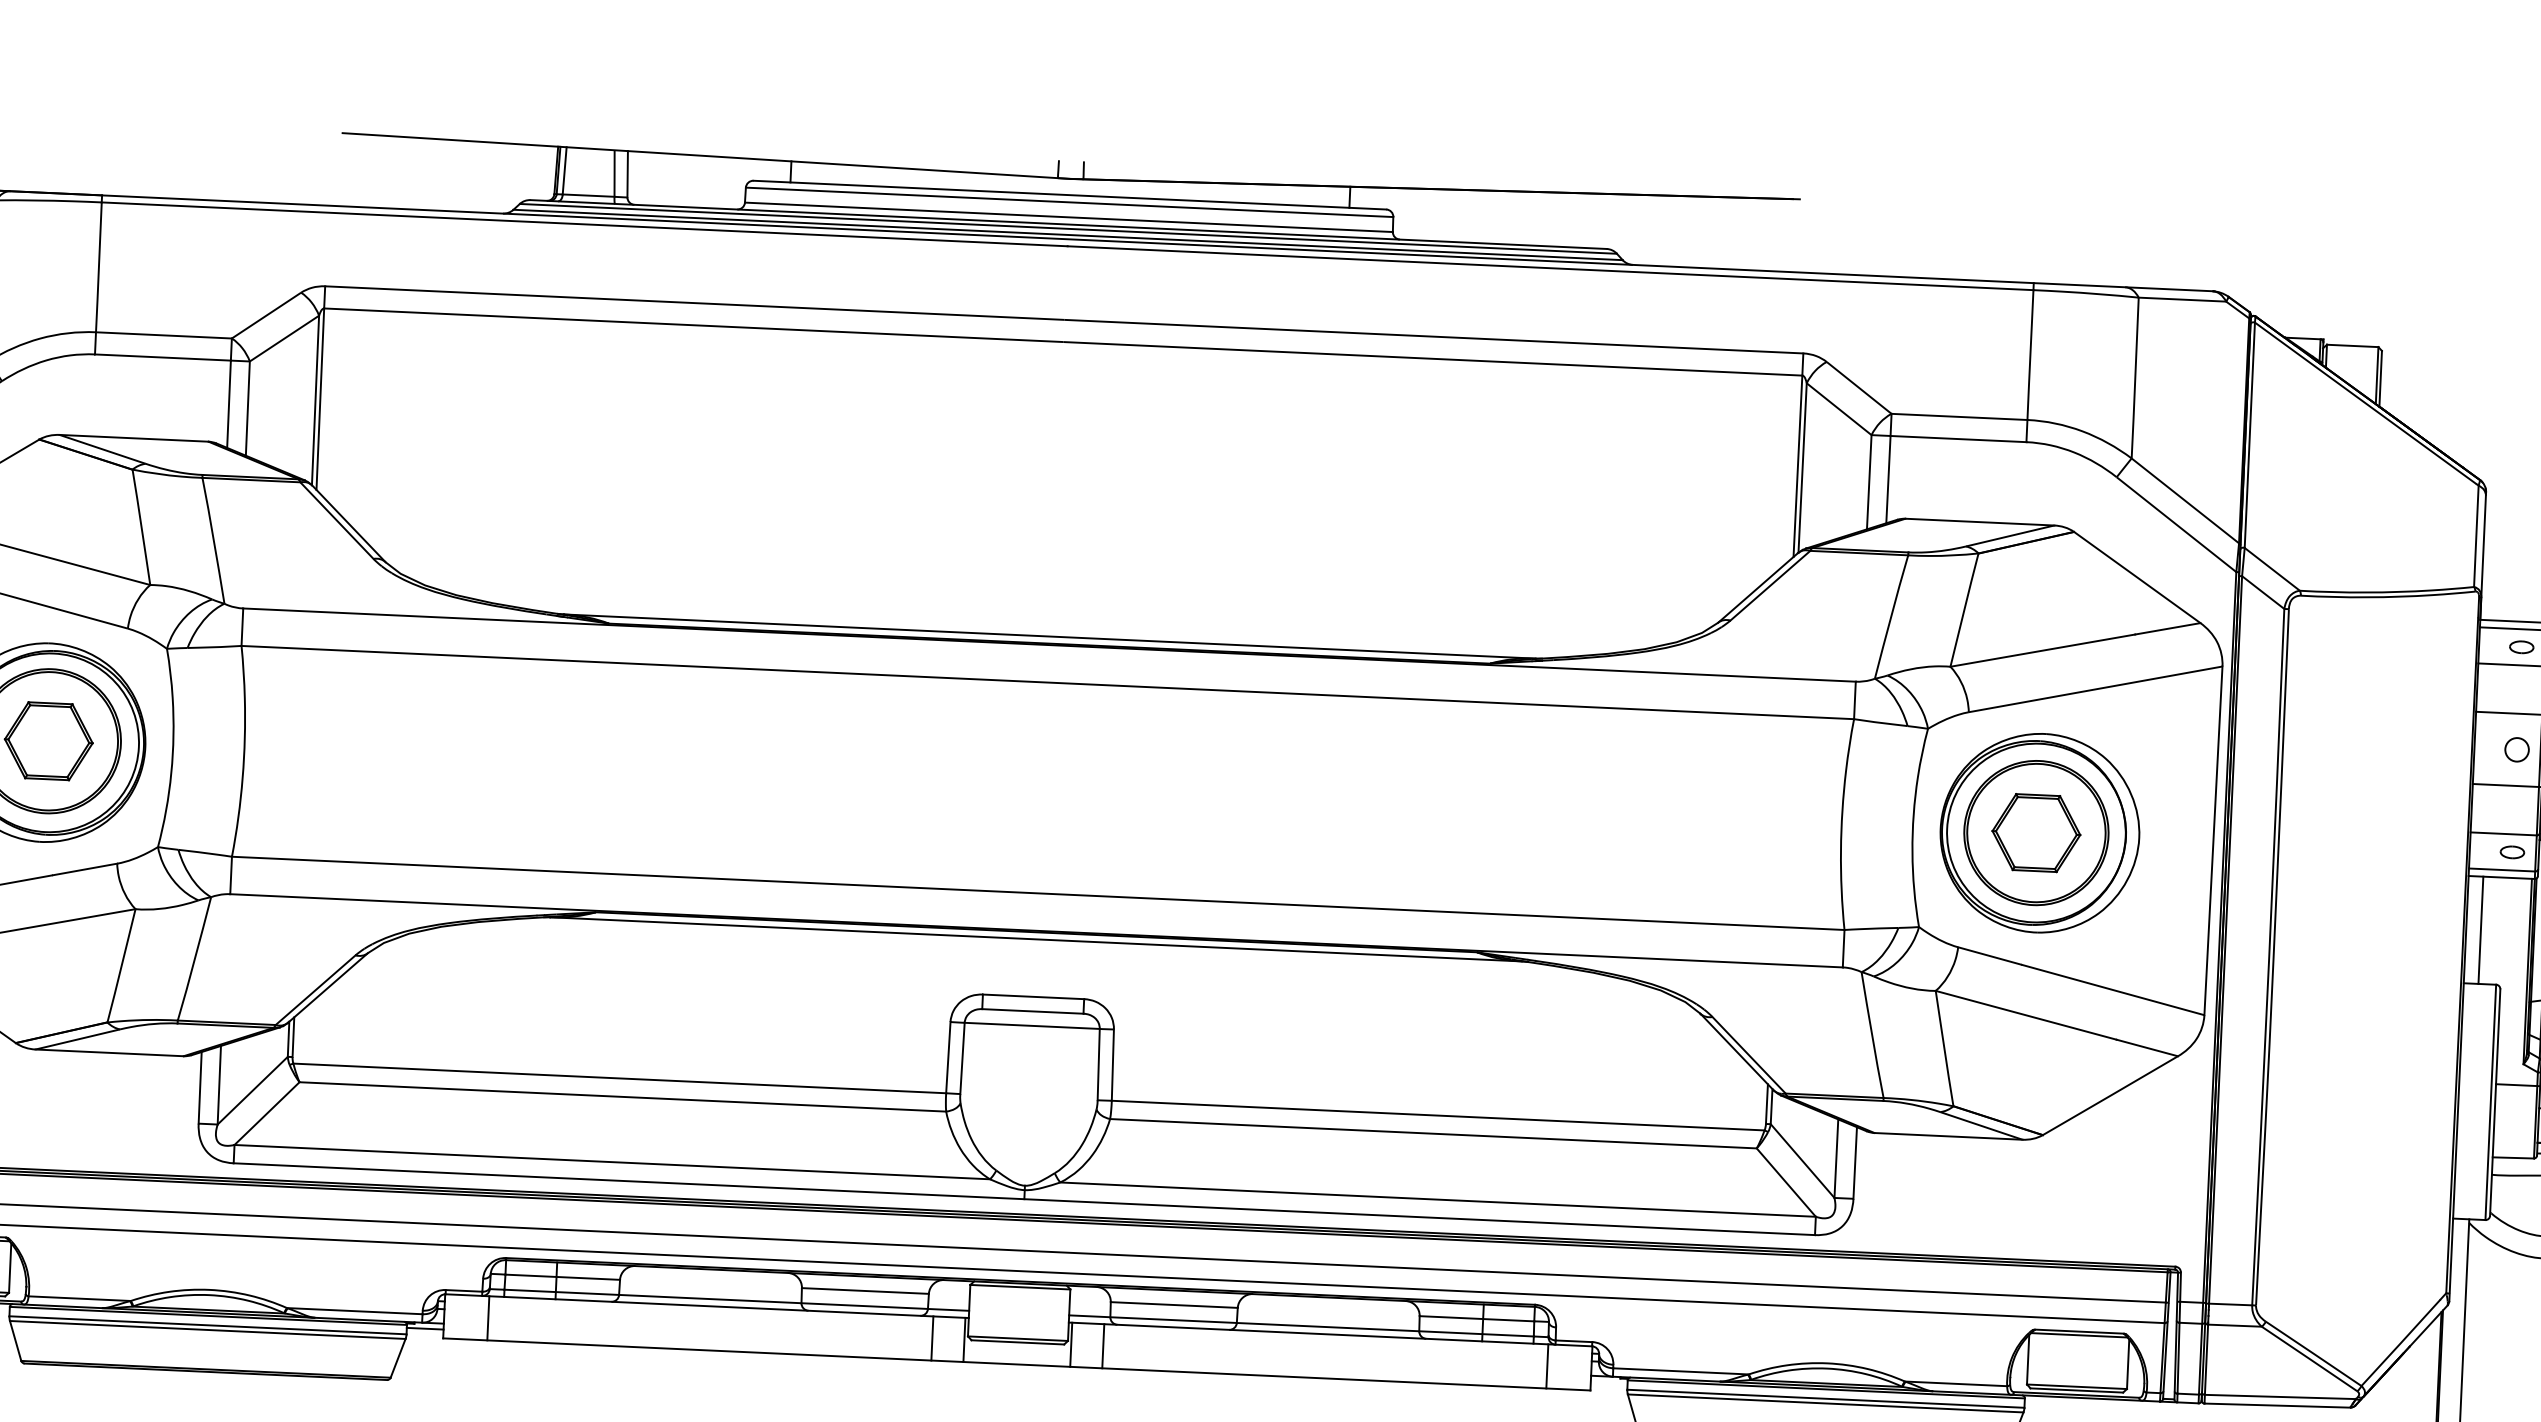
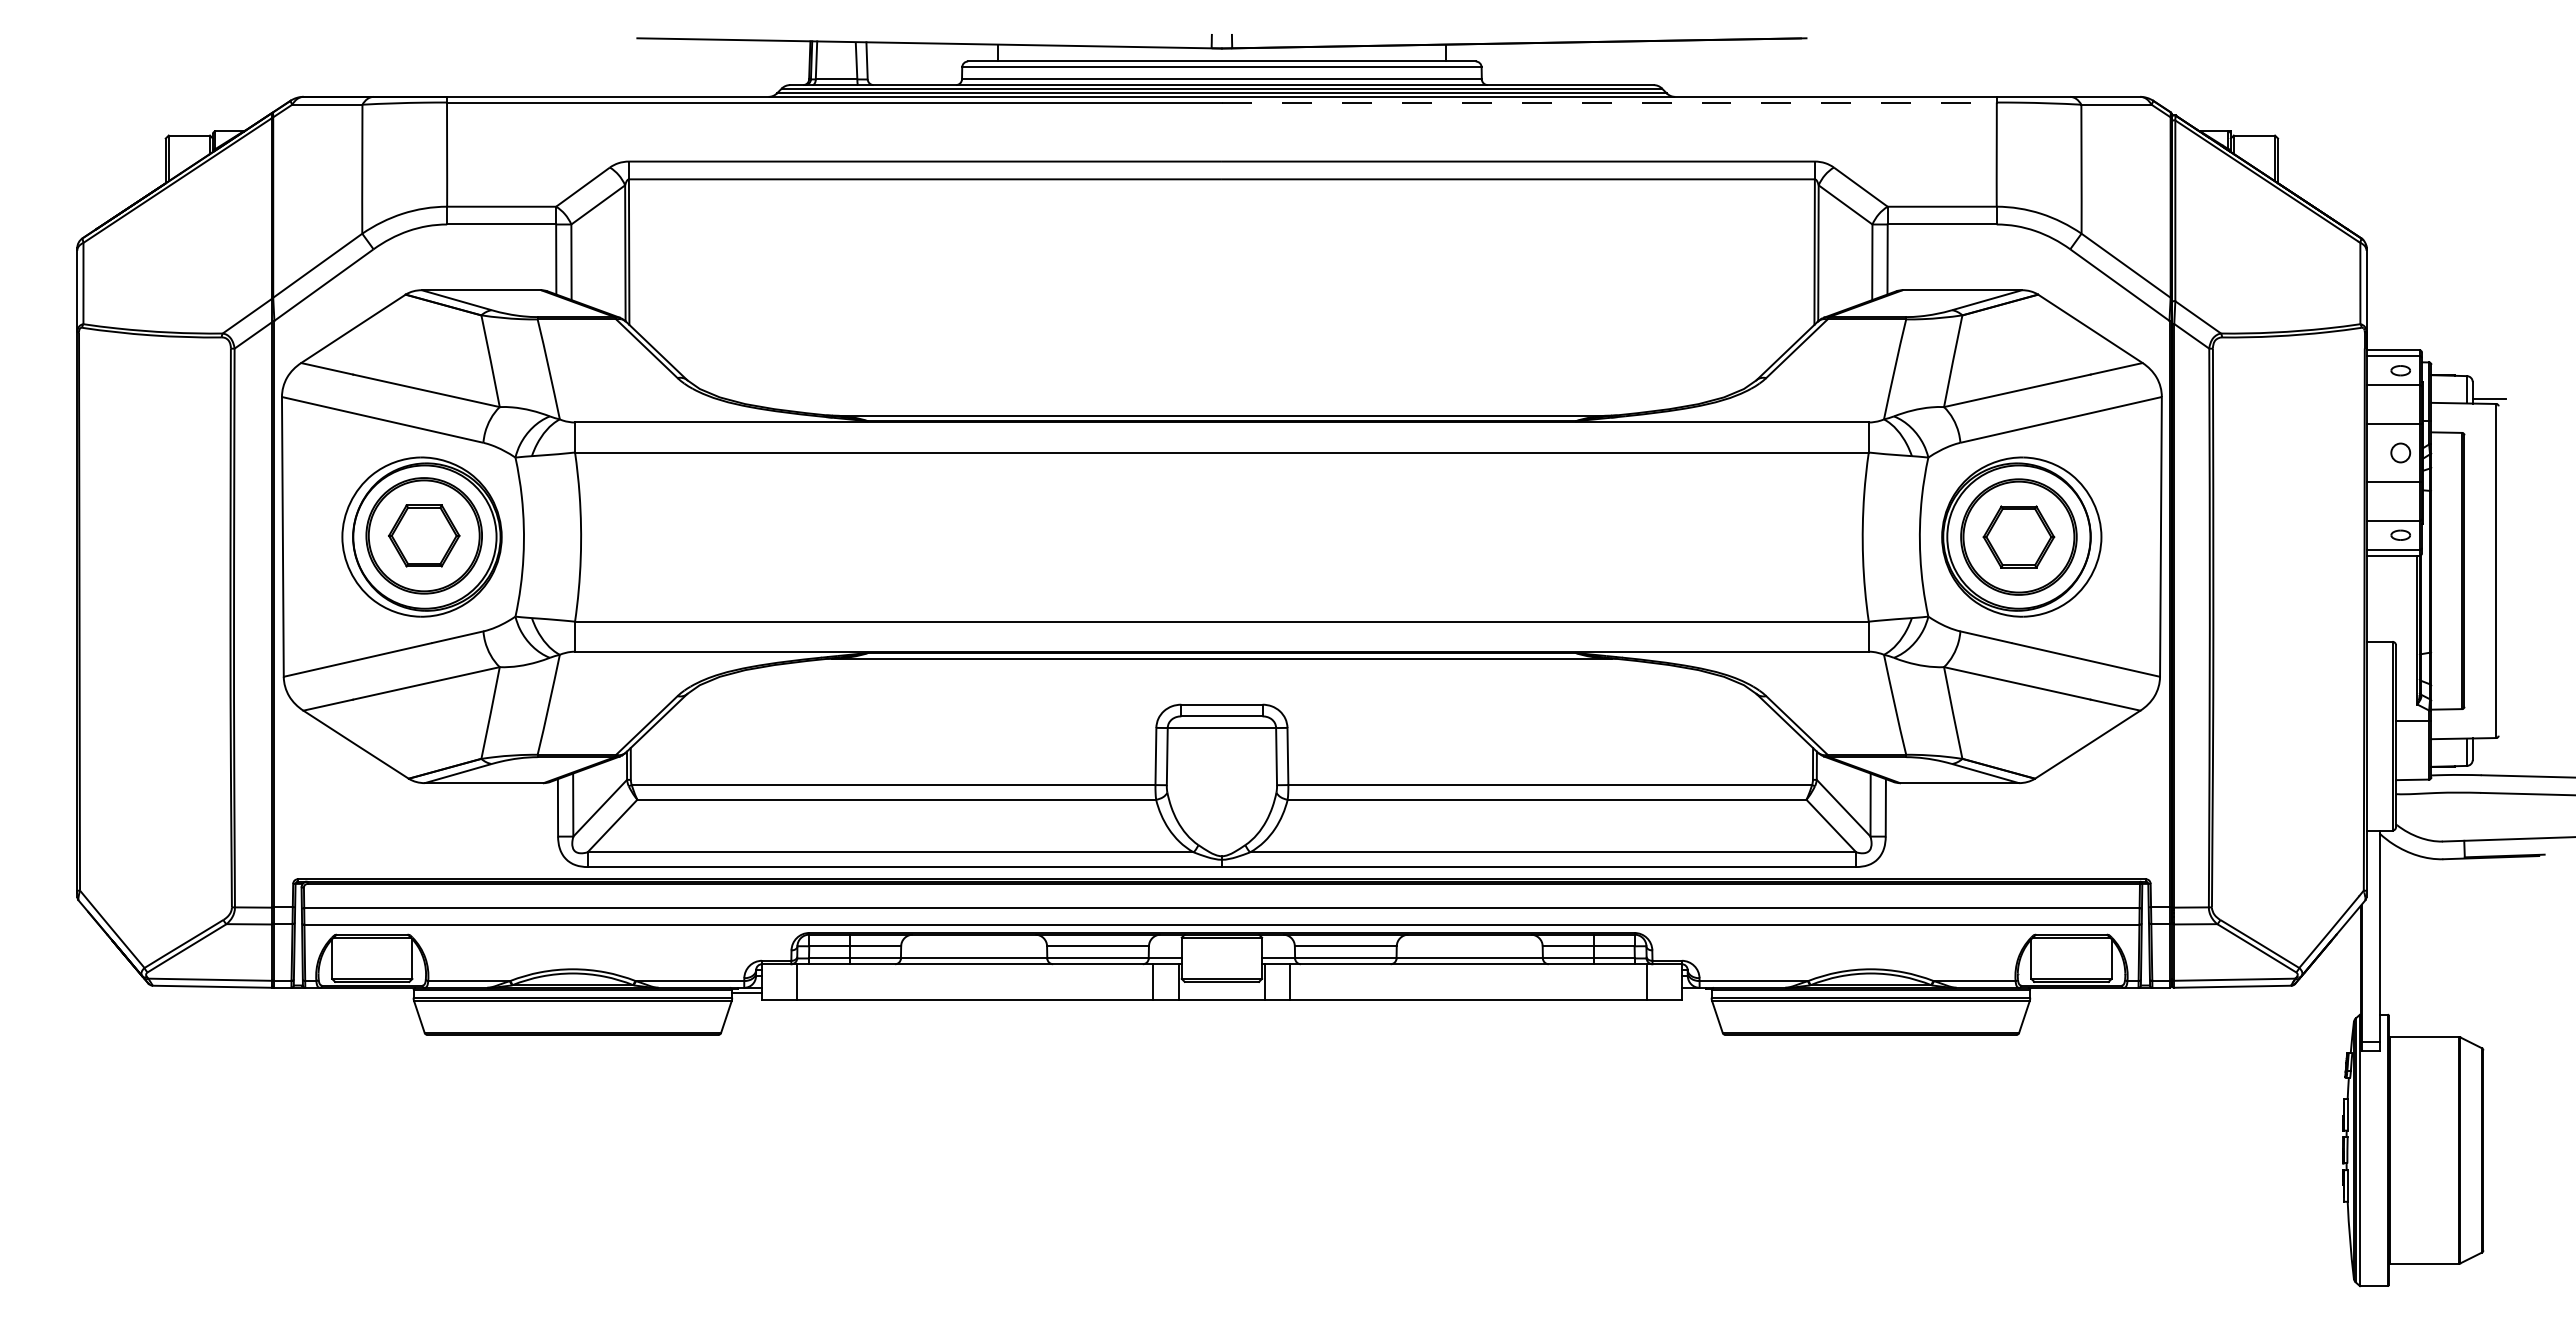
line: (1550, 268) -> (1609, 102), solid -> dashed
line: (2481, 929) -> (2378, 598), removed

